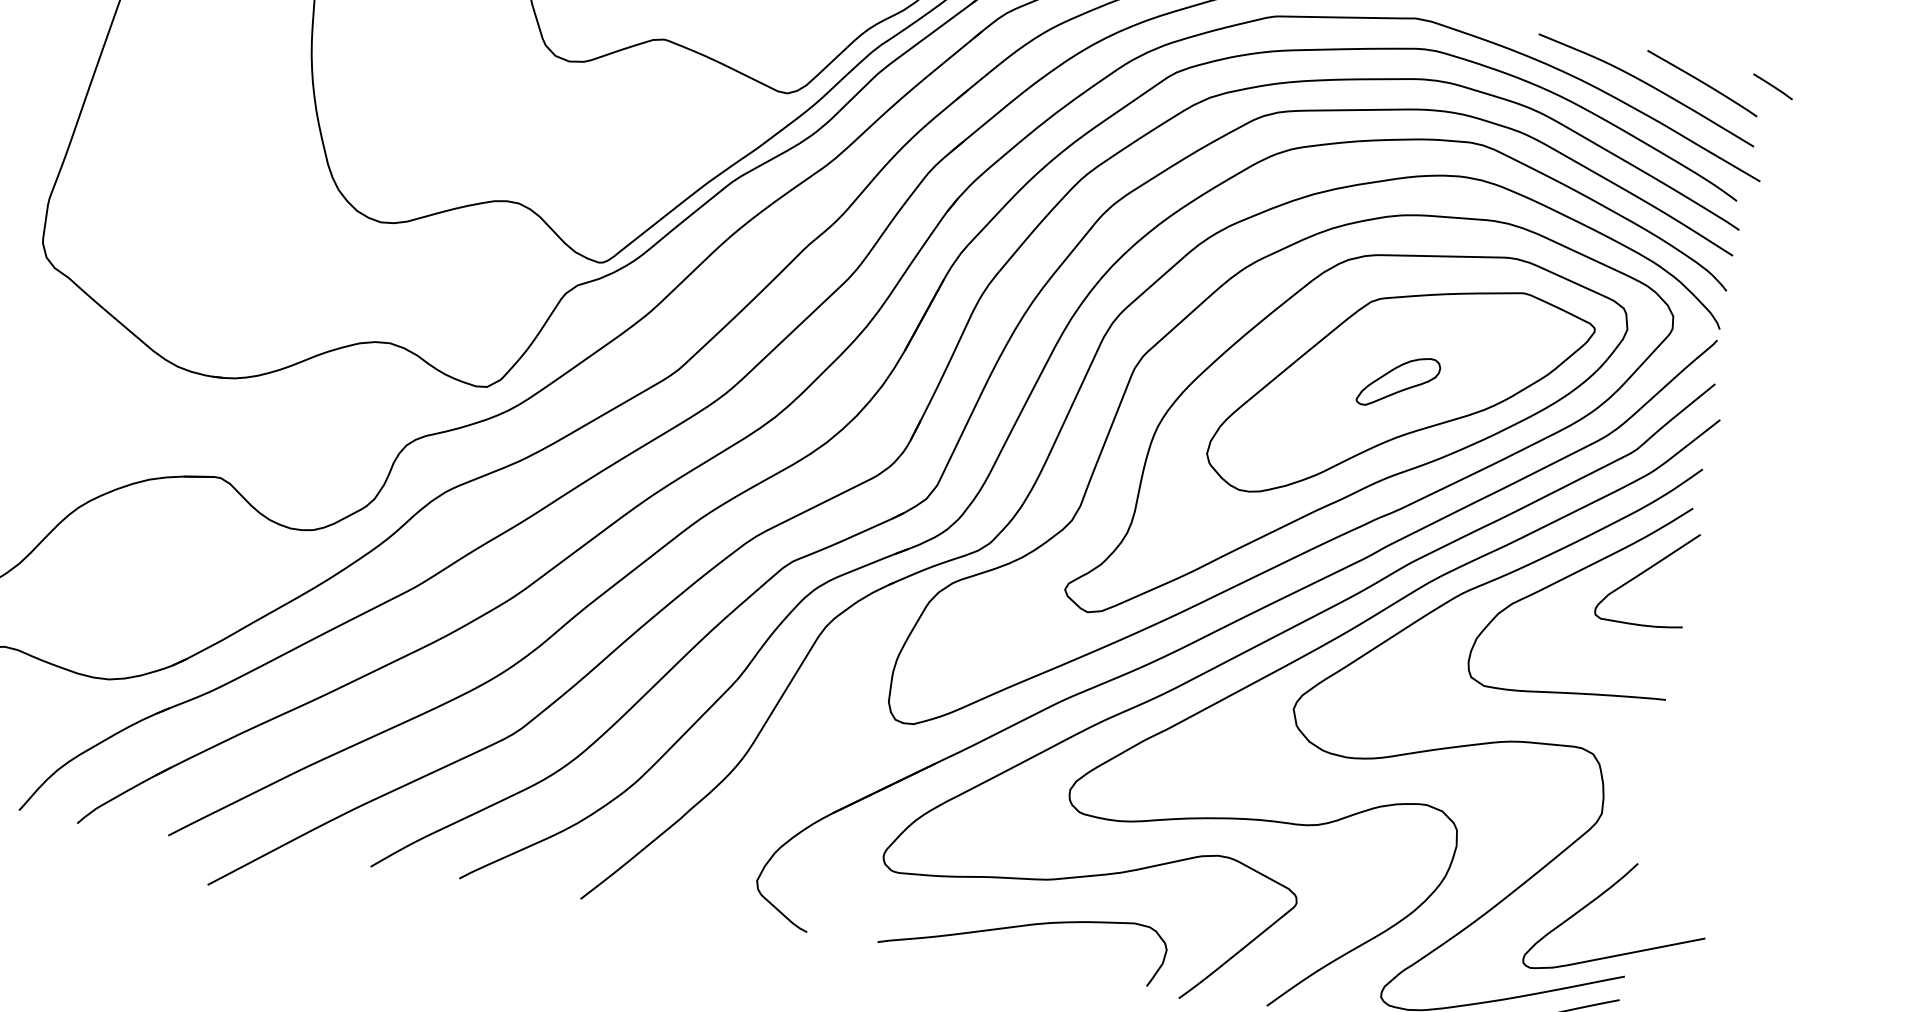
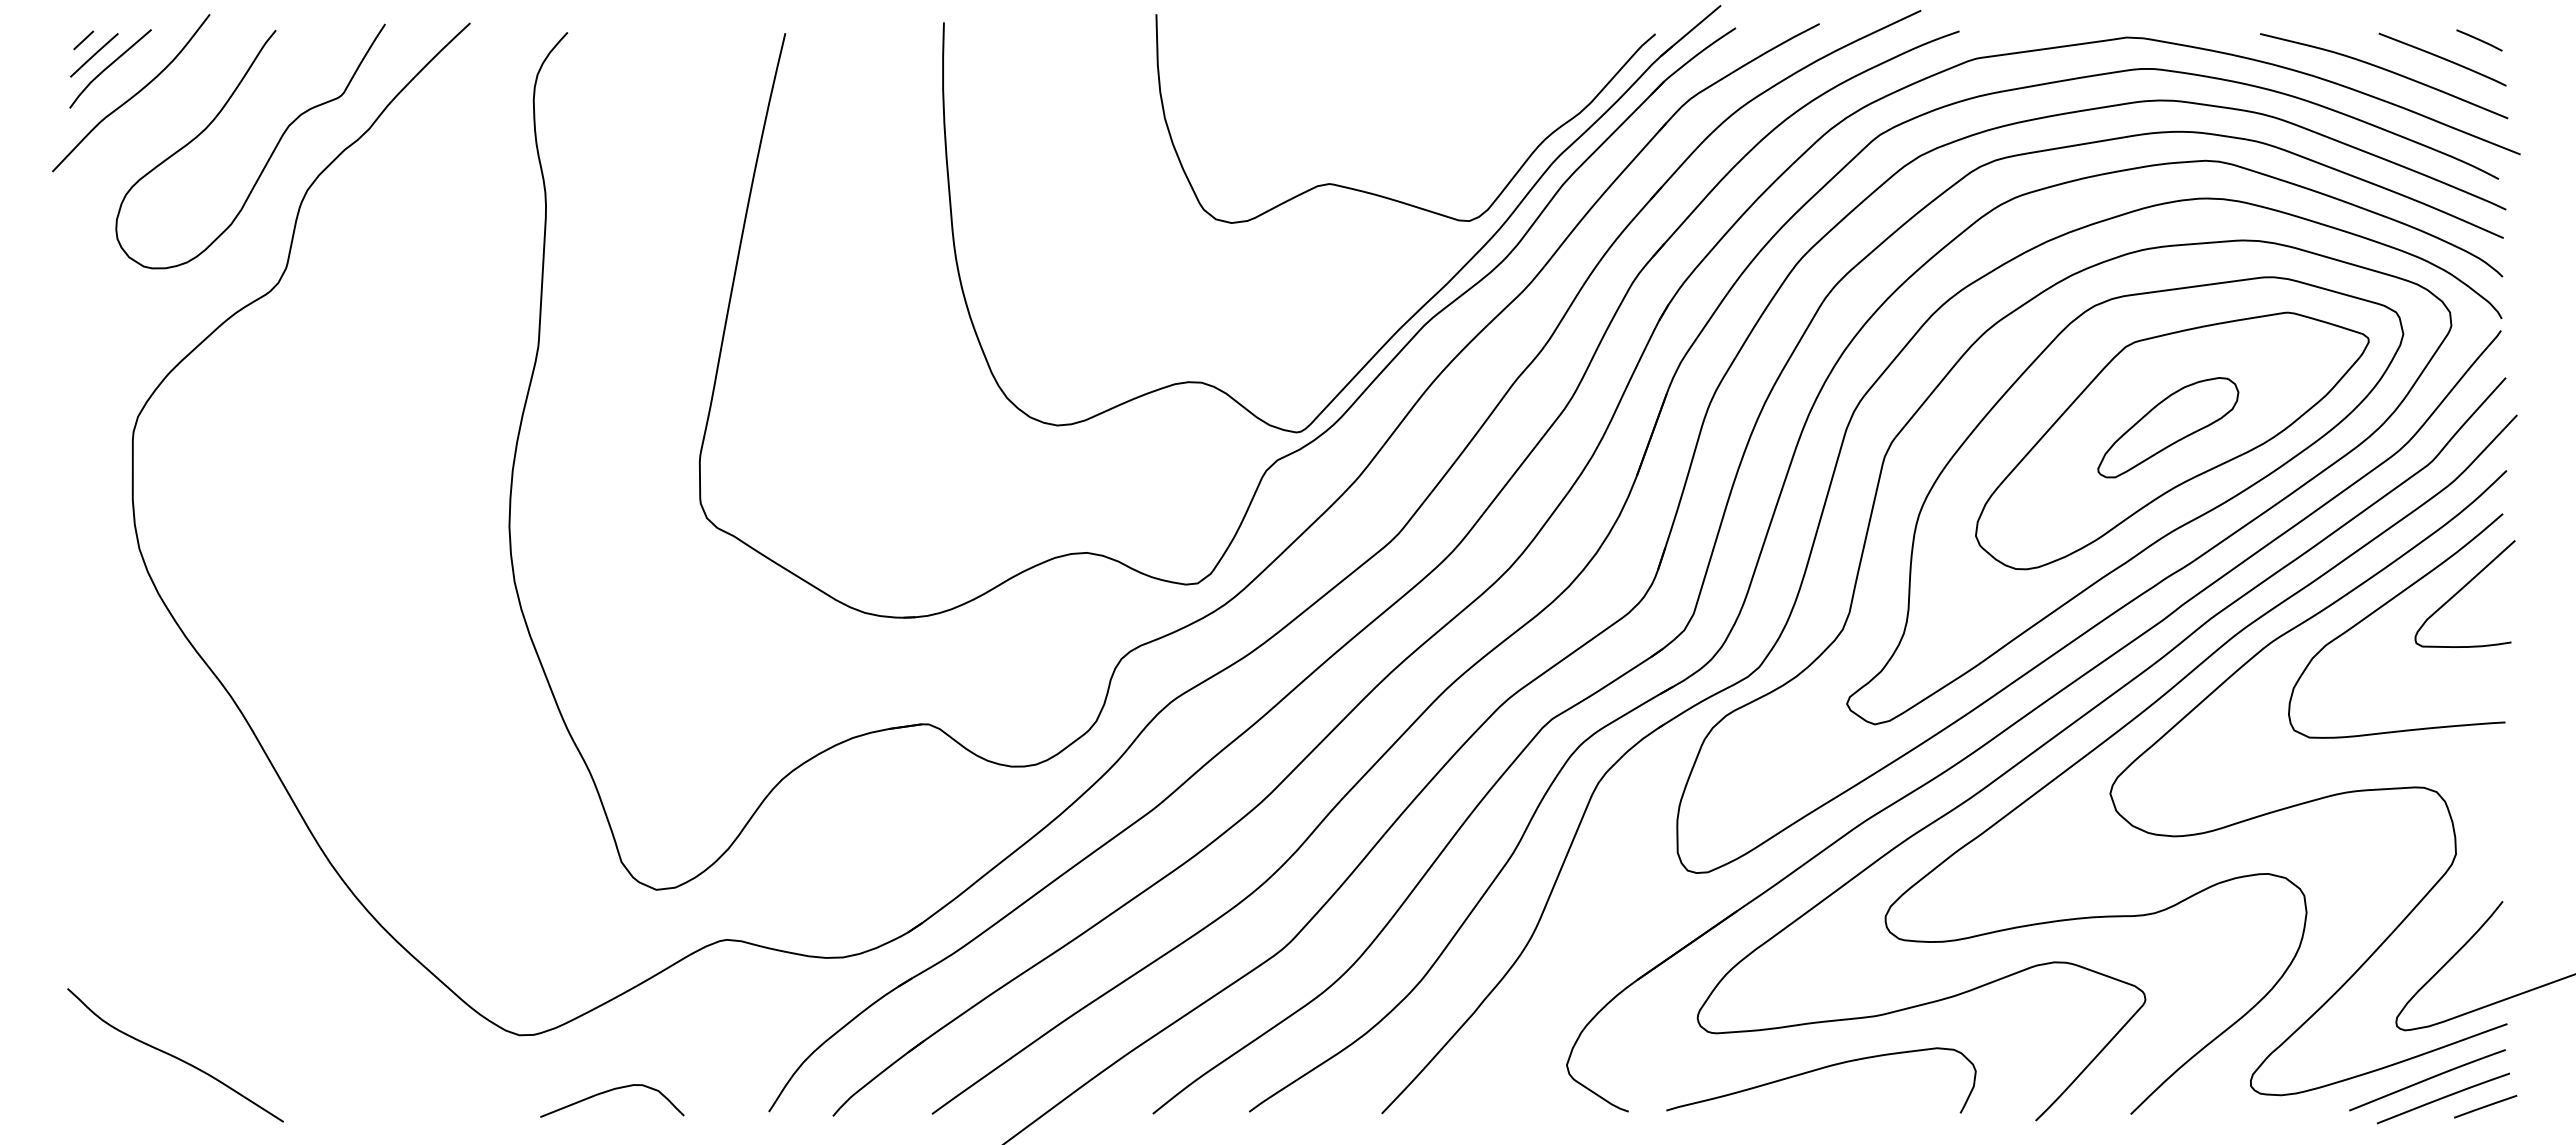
line: (1773, 86) -> (2479, 40), moved
part: (1398, 381) -> (2168, 427), size x1.67
curve: (1022, 926) -> (1818, 1070), moved

